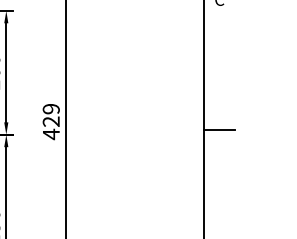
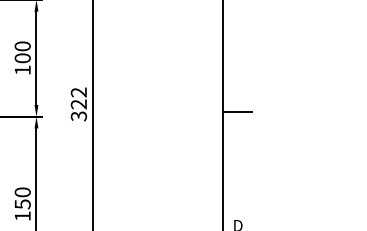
text: (50, 121) -> (78, 104), 429 -> 322

